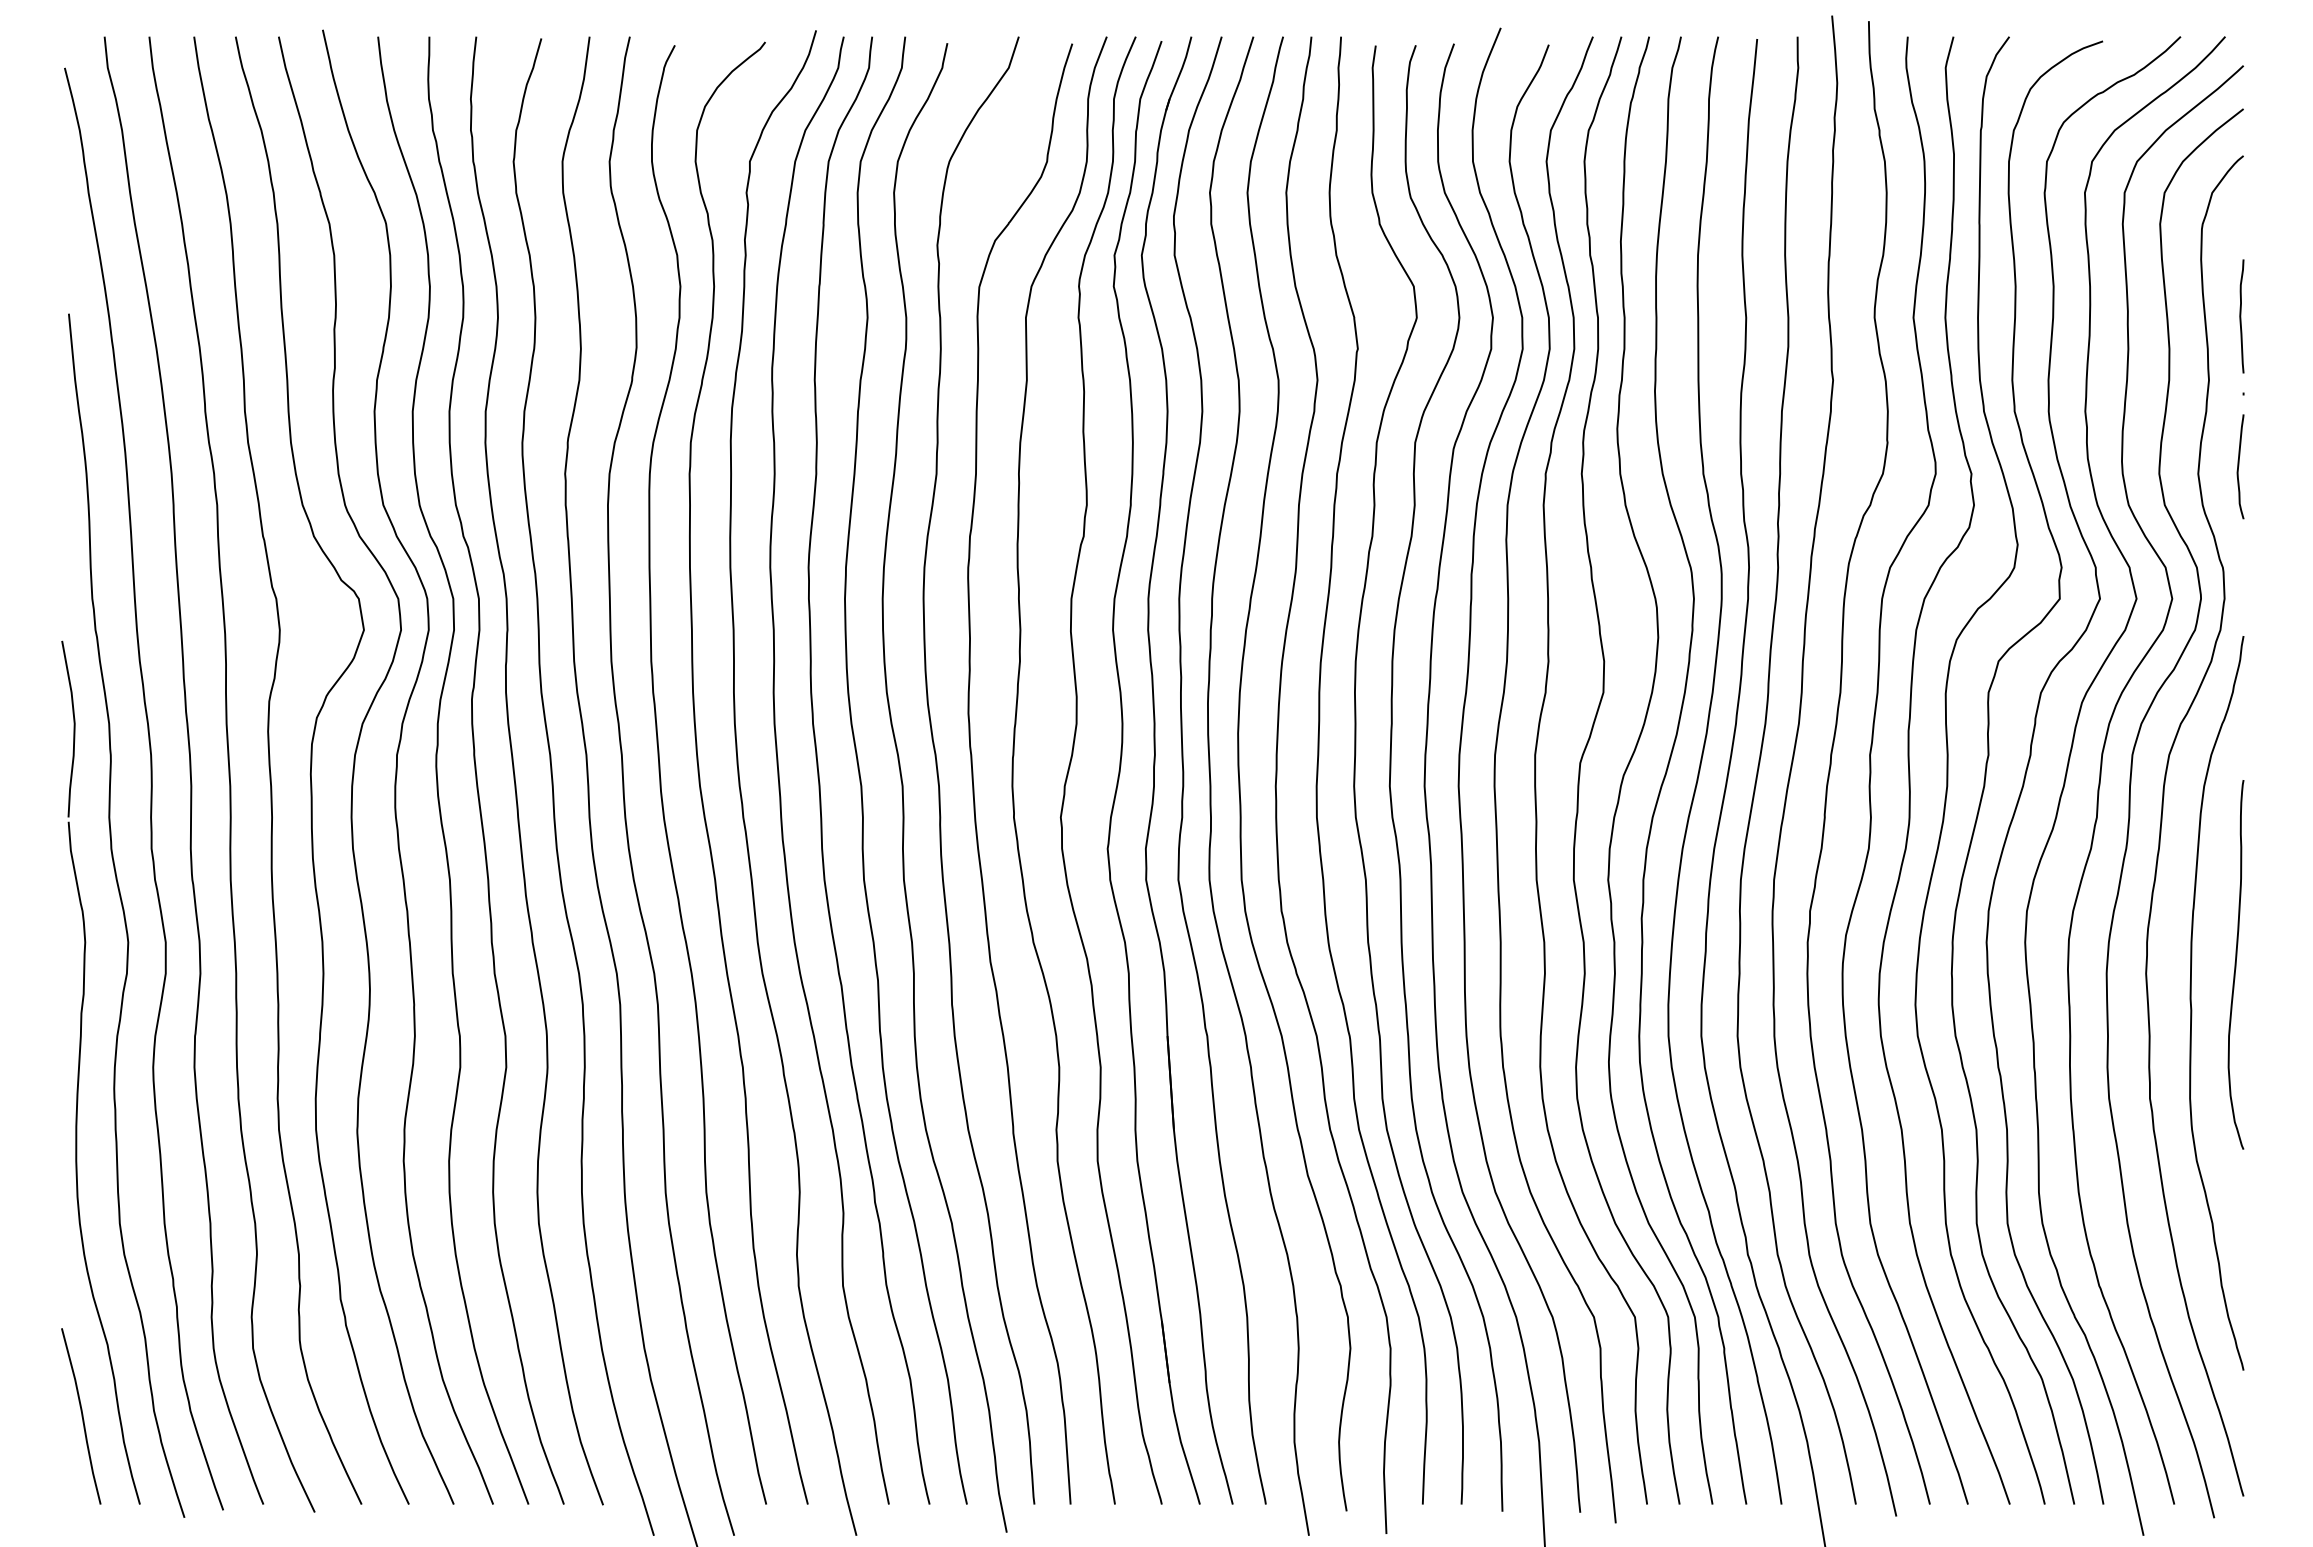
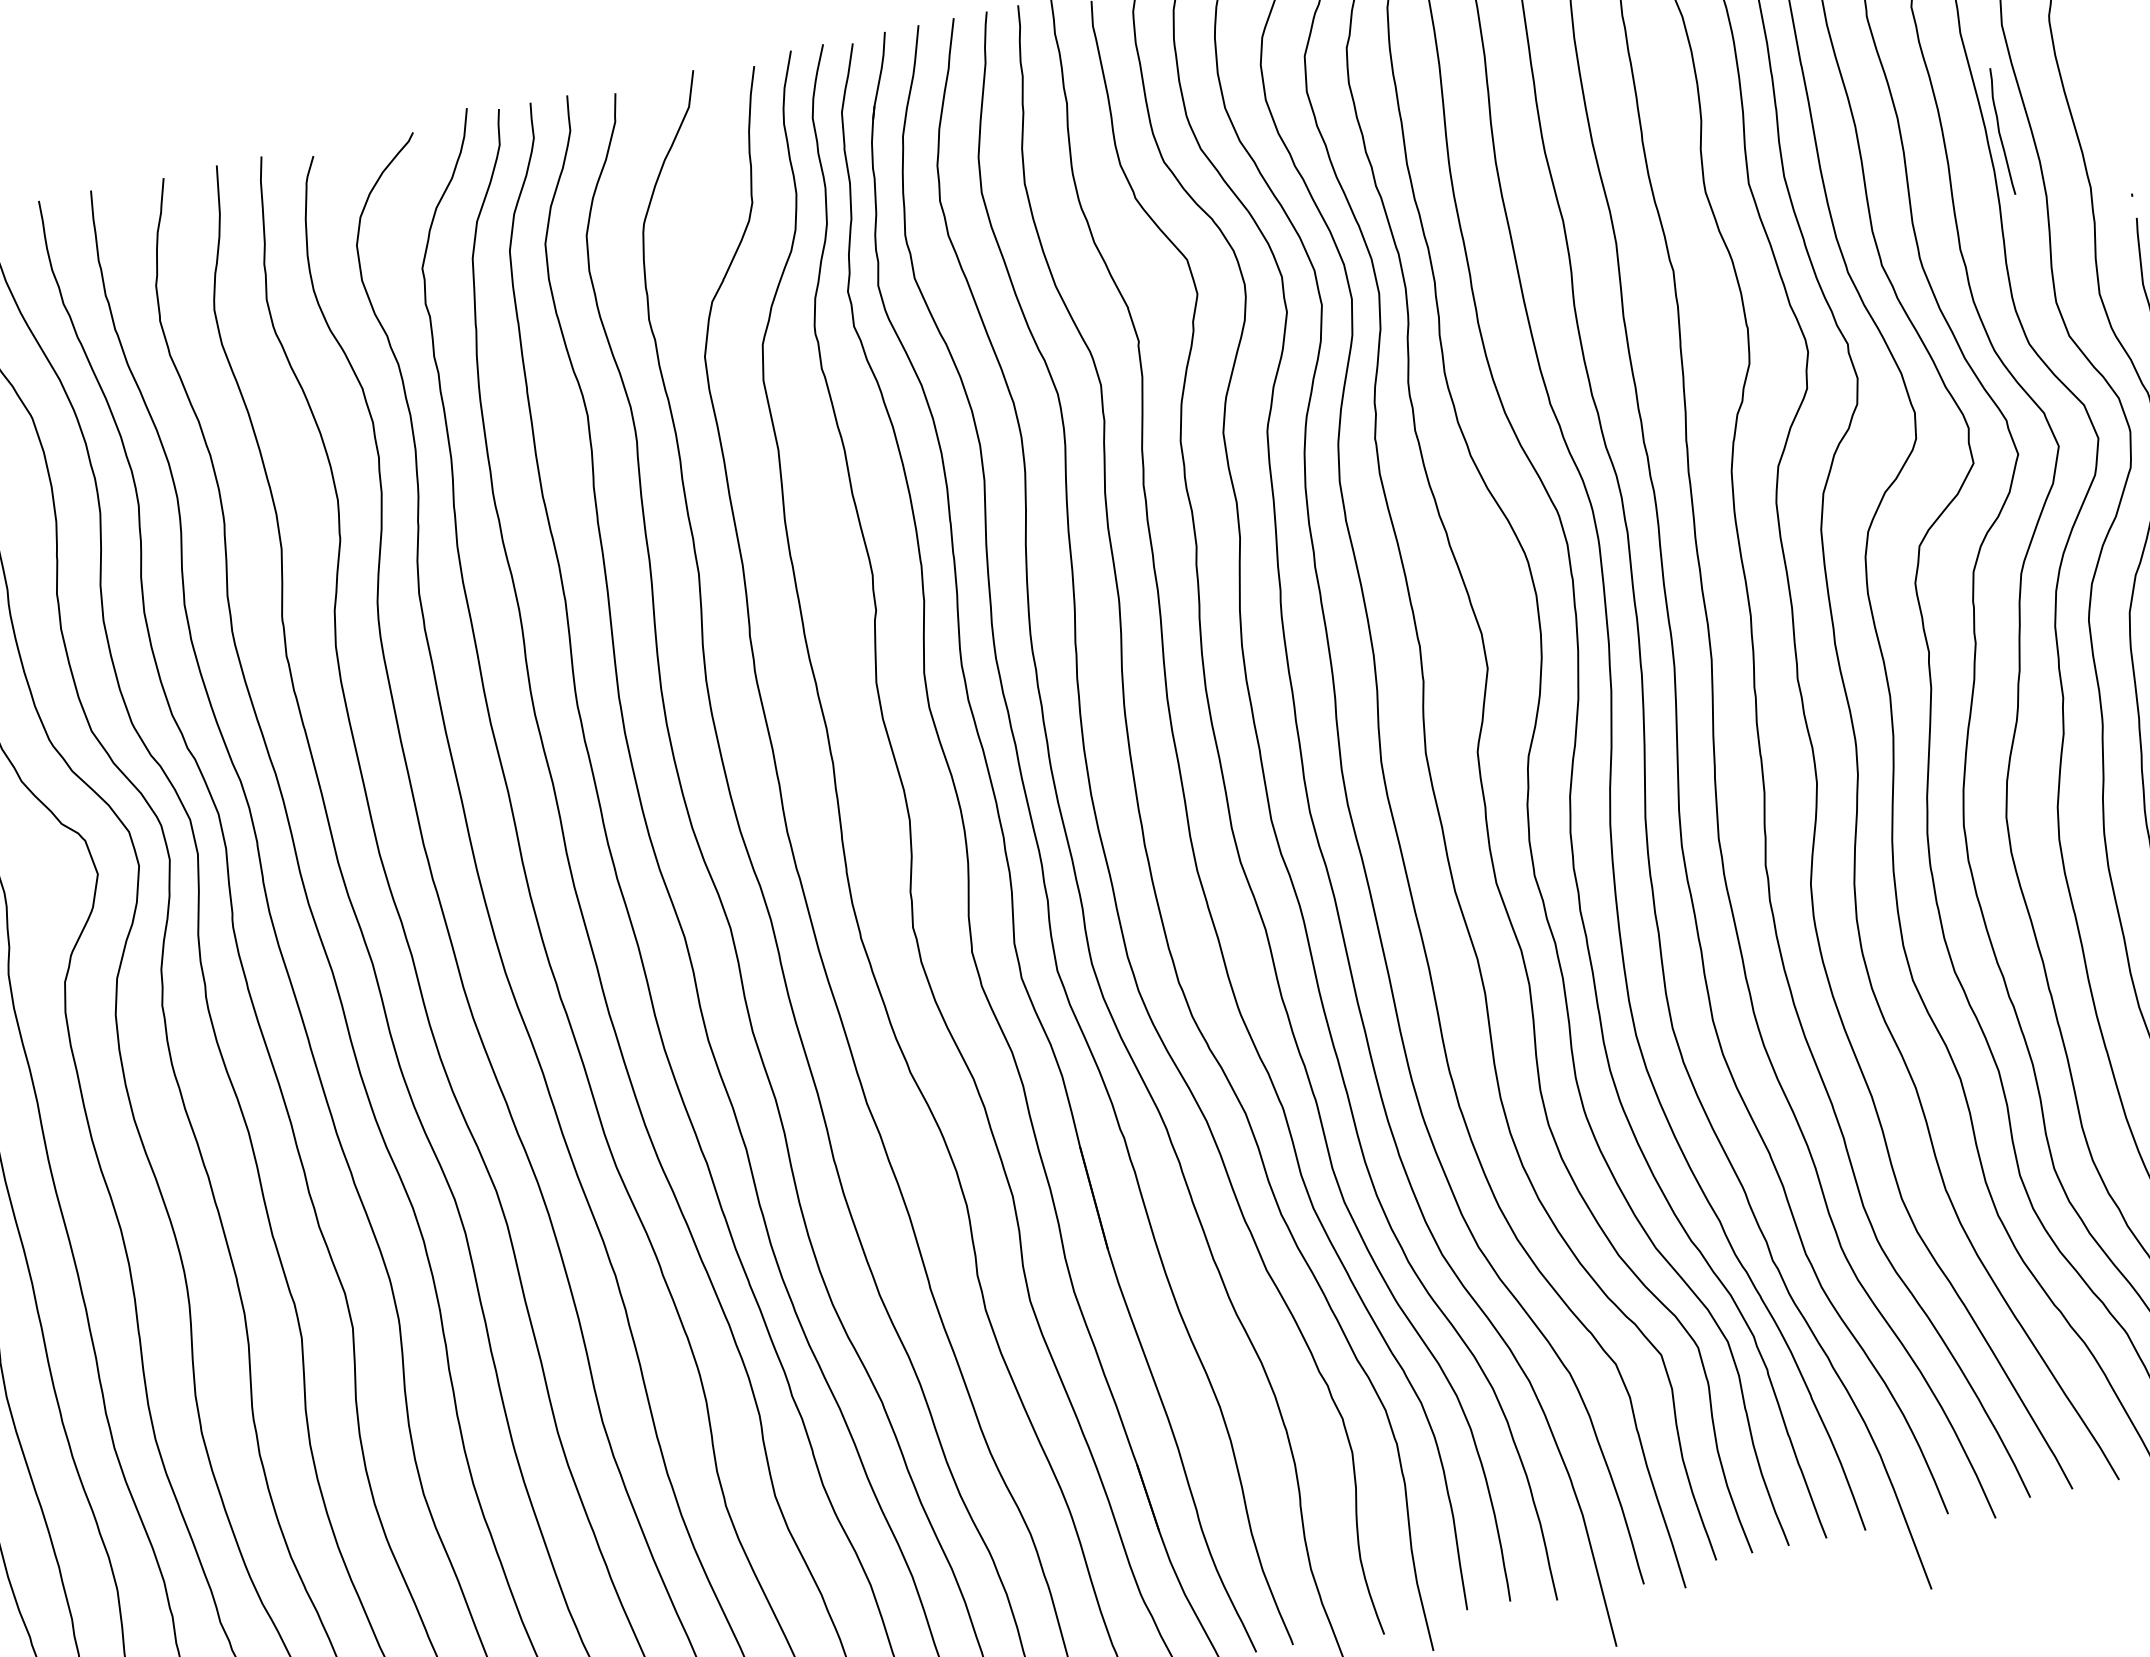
curve: (2241, 316) -> (2000, 132), moved

